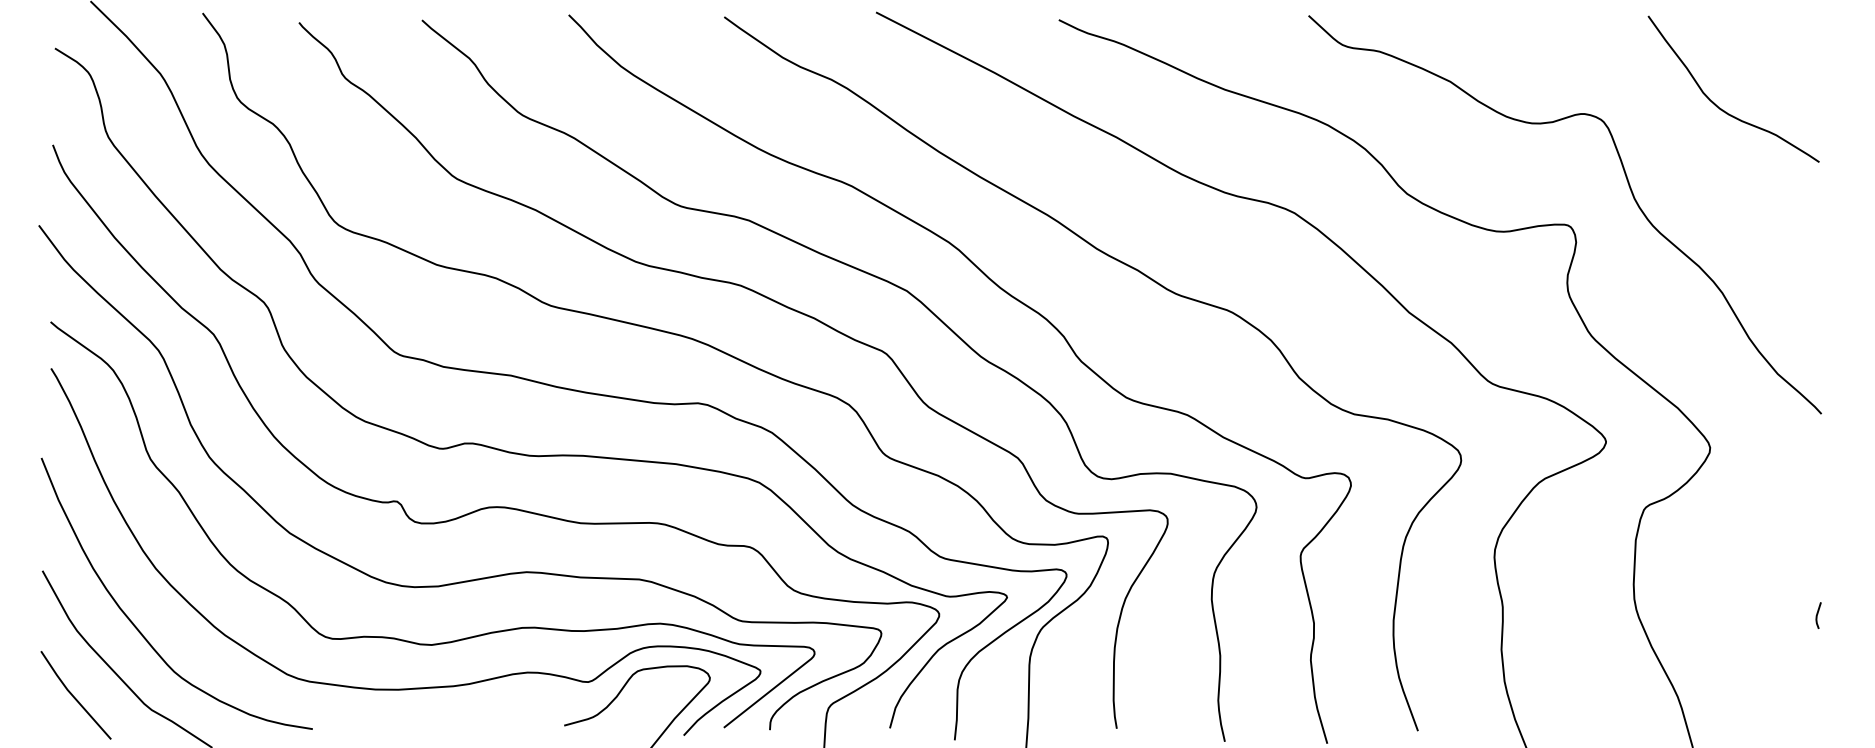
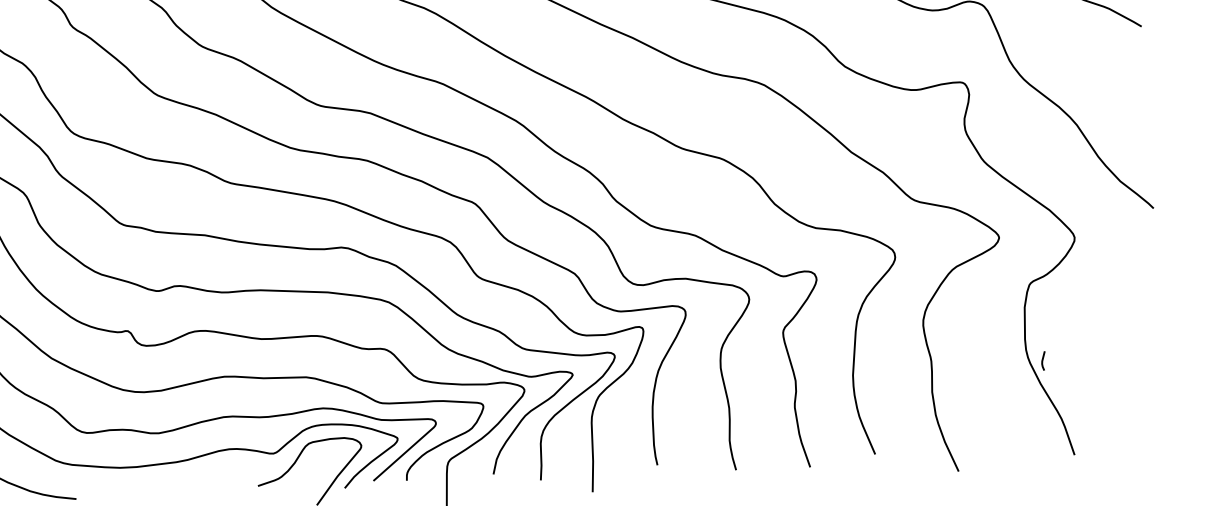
line: (1818, 614) -> (1043, 360), moved

